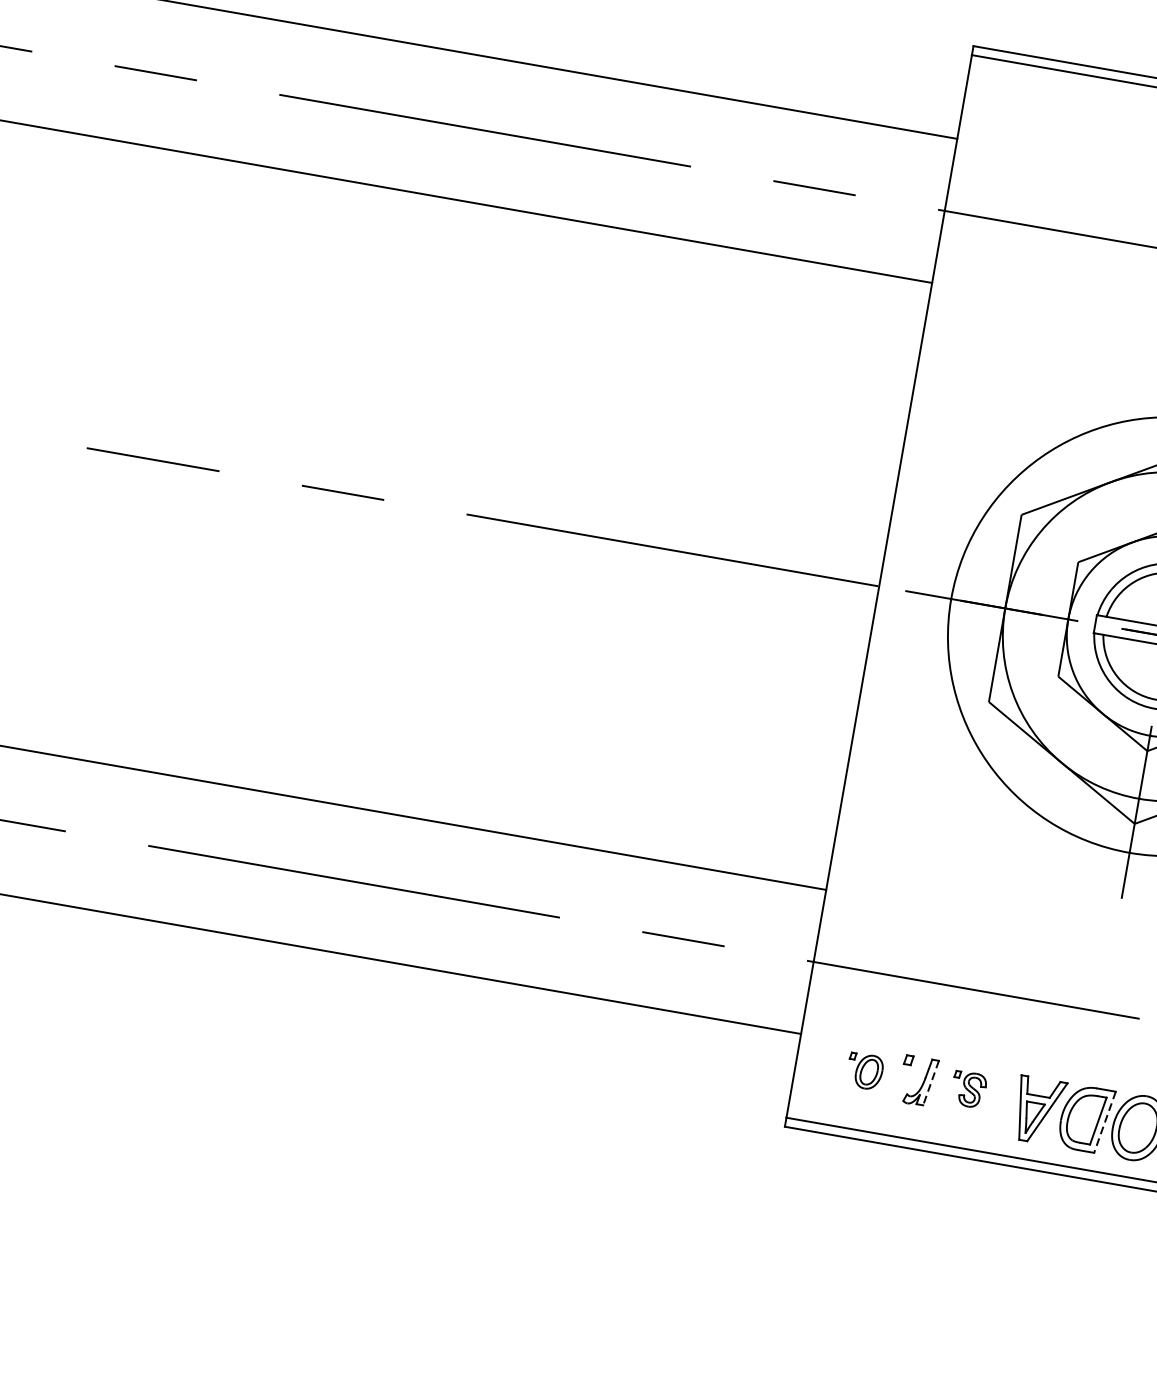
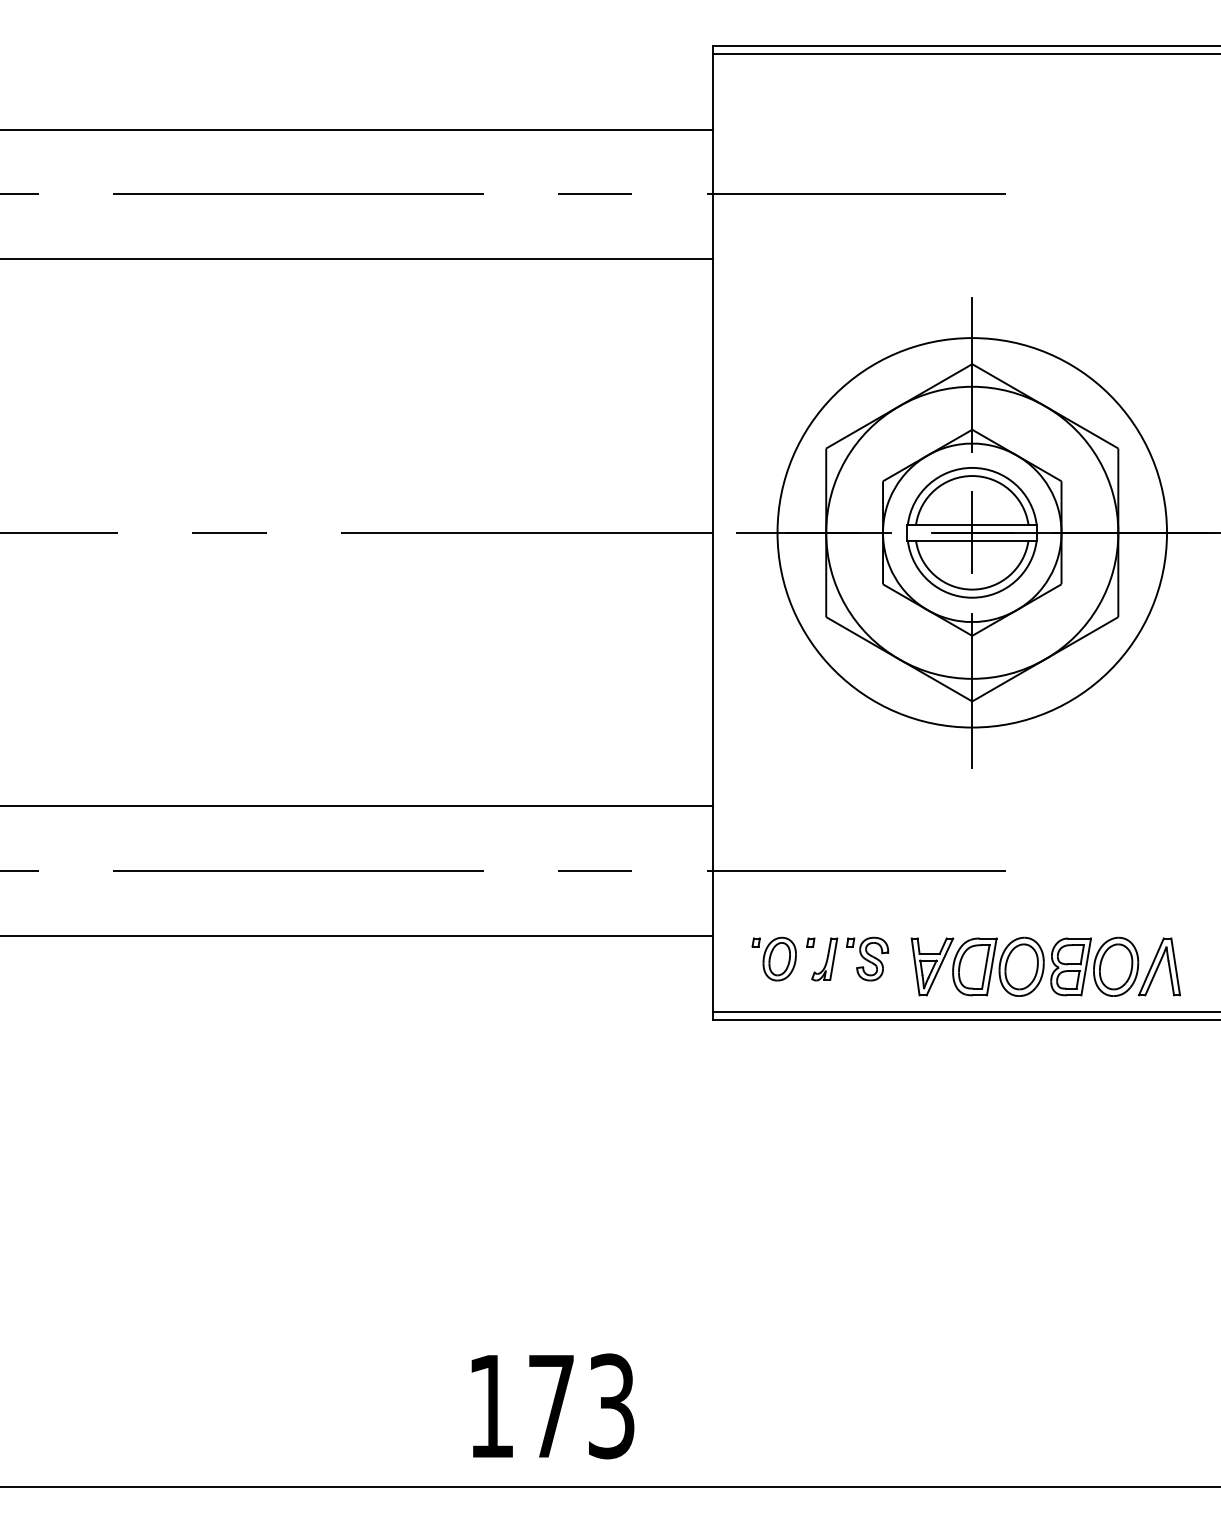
part: (864, 1070) -> (773, 958), size x1.43
line: (930, 1083) -> (833, 959), dashed -> solid
part: (968, 1088) -> (867, 958), size x1.43
line: (1104, 1121) -> (991, 966), dashed -> solid

